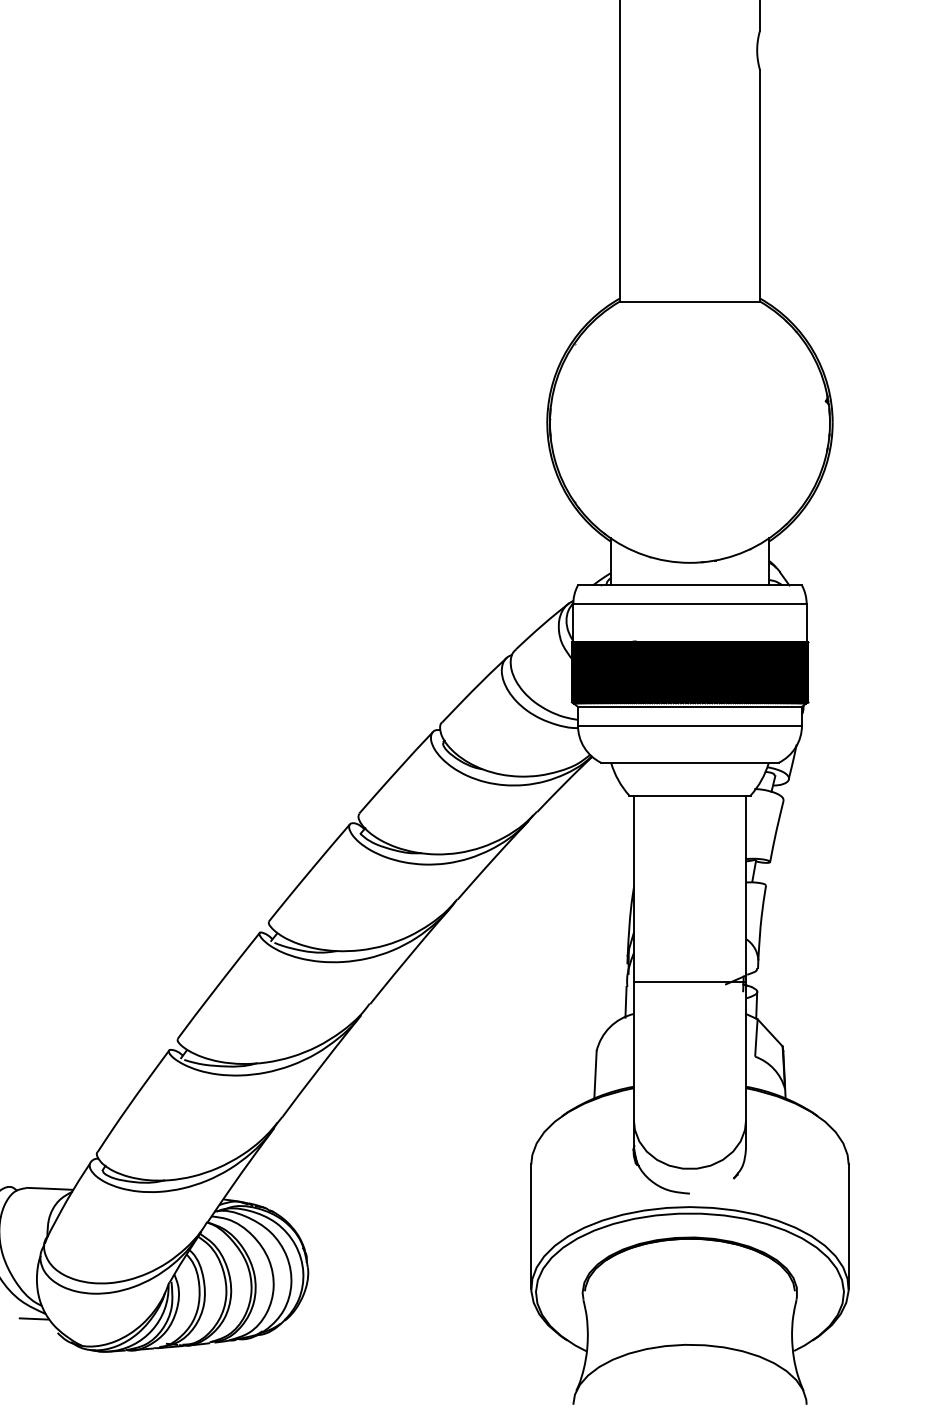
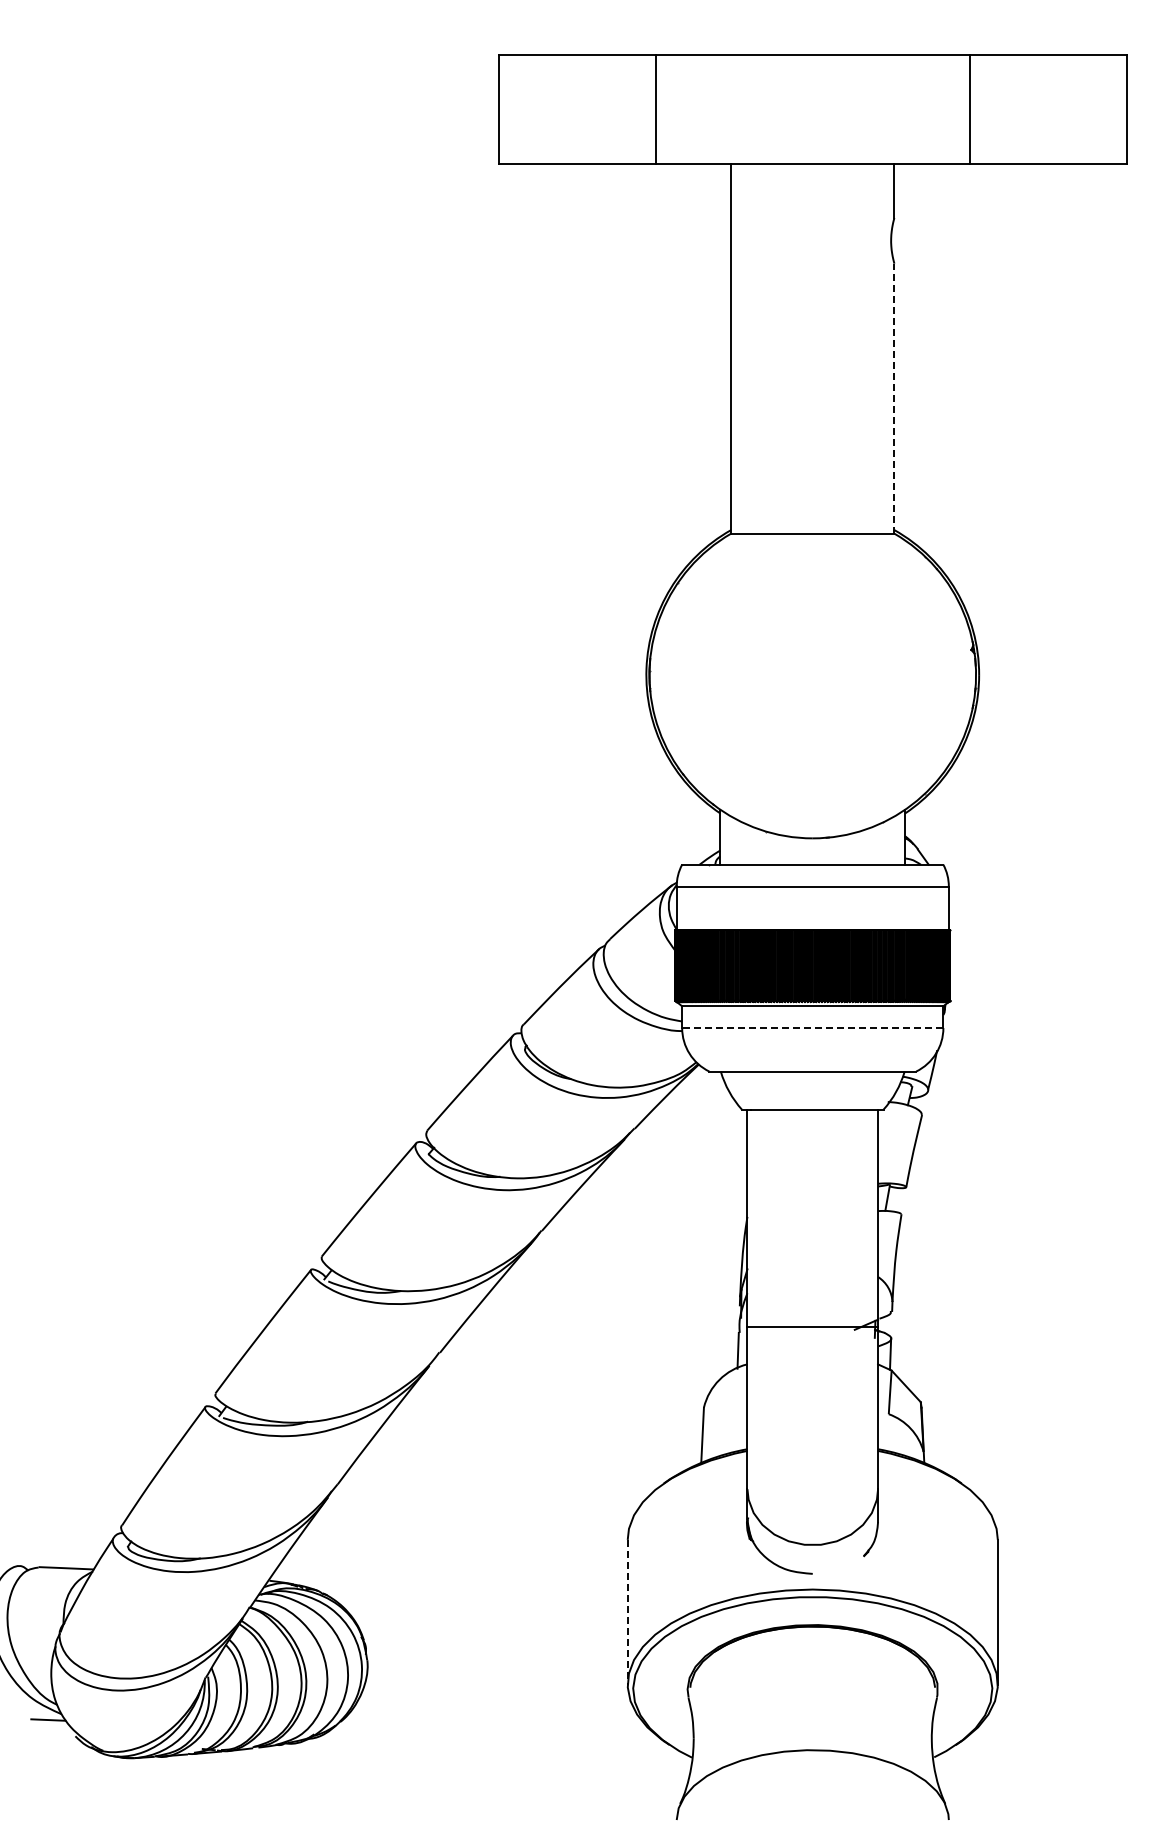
line: (760, 185) -> (894, 398), solid -> dashed
line: (689, 725) -> (812, 1028), solid -> dashed
line: (531, 1226) -> (627, 1612), solid -> dashed

